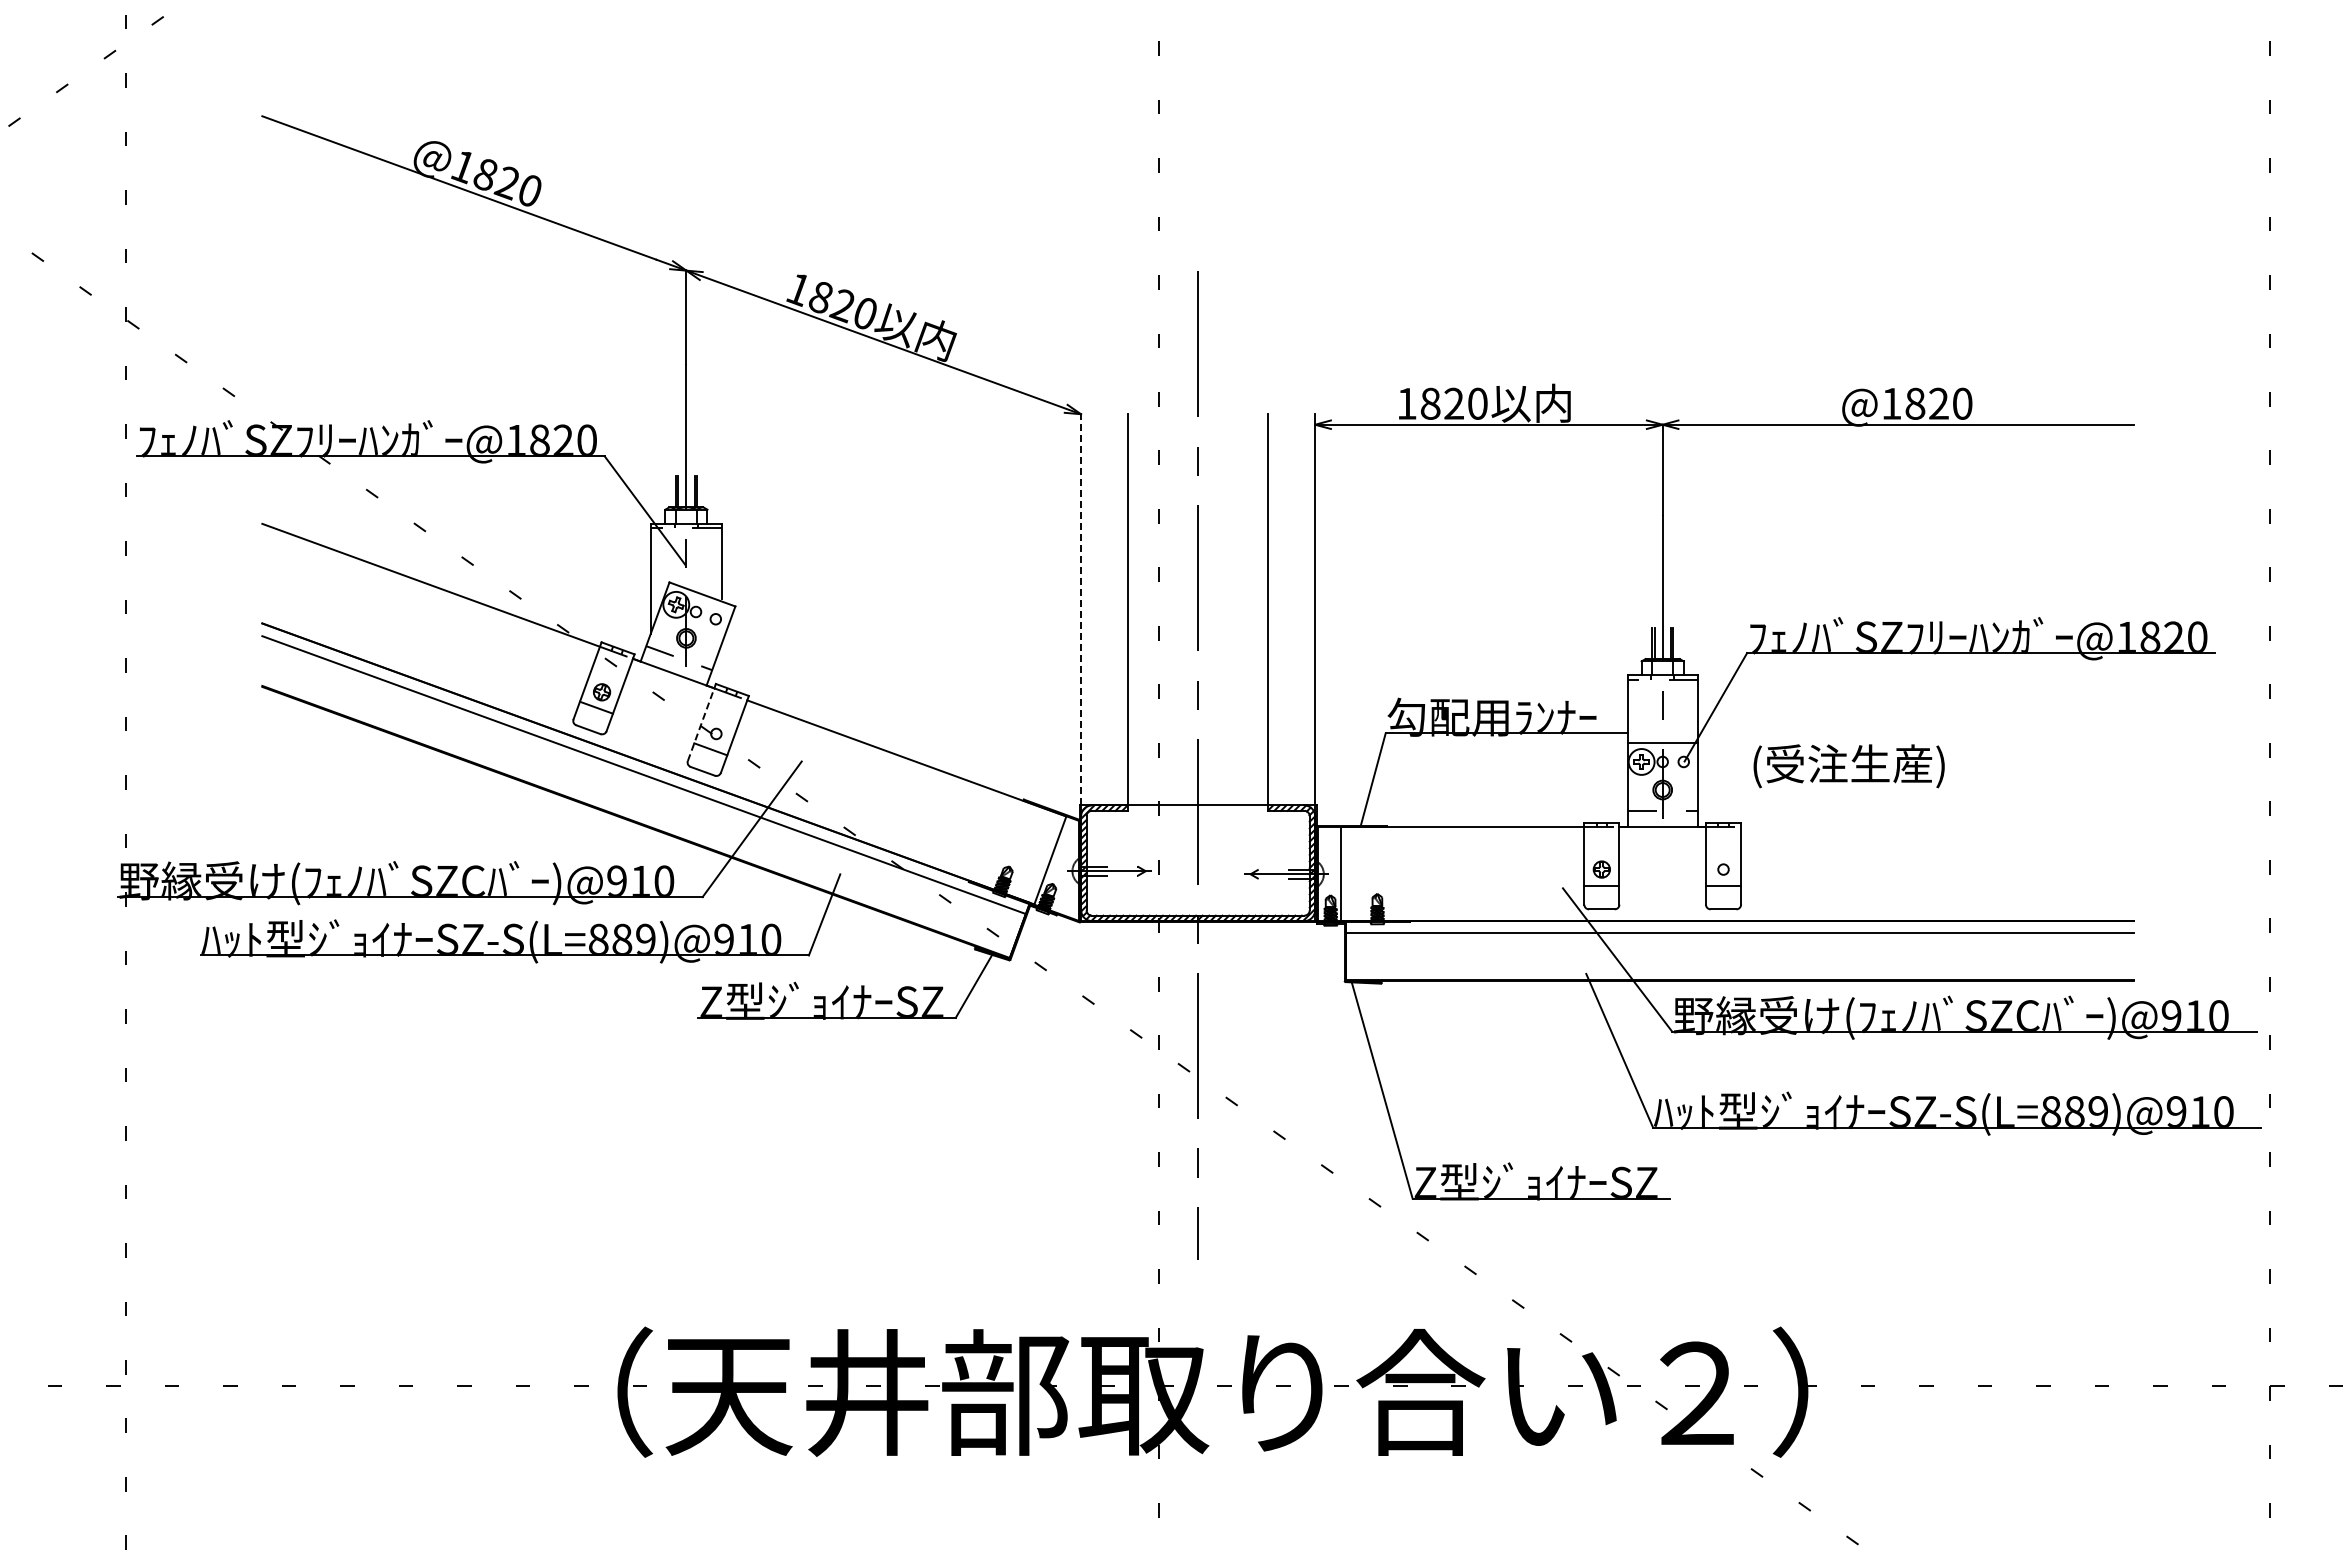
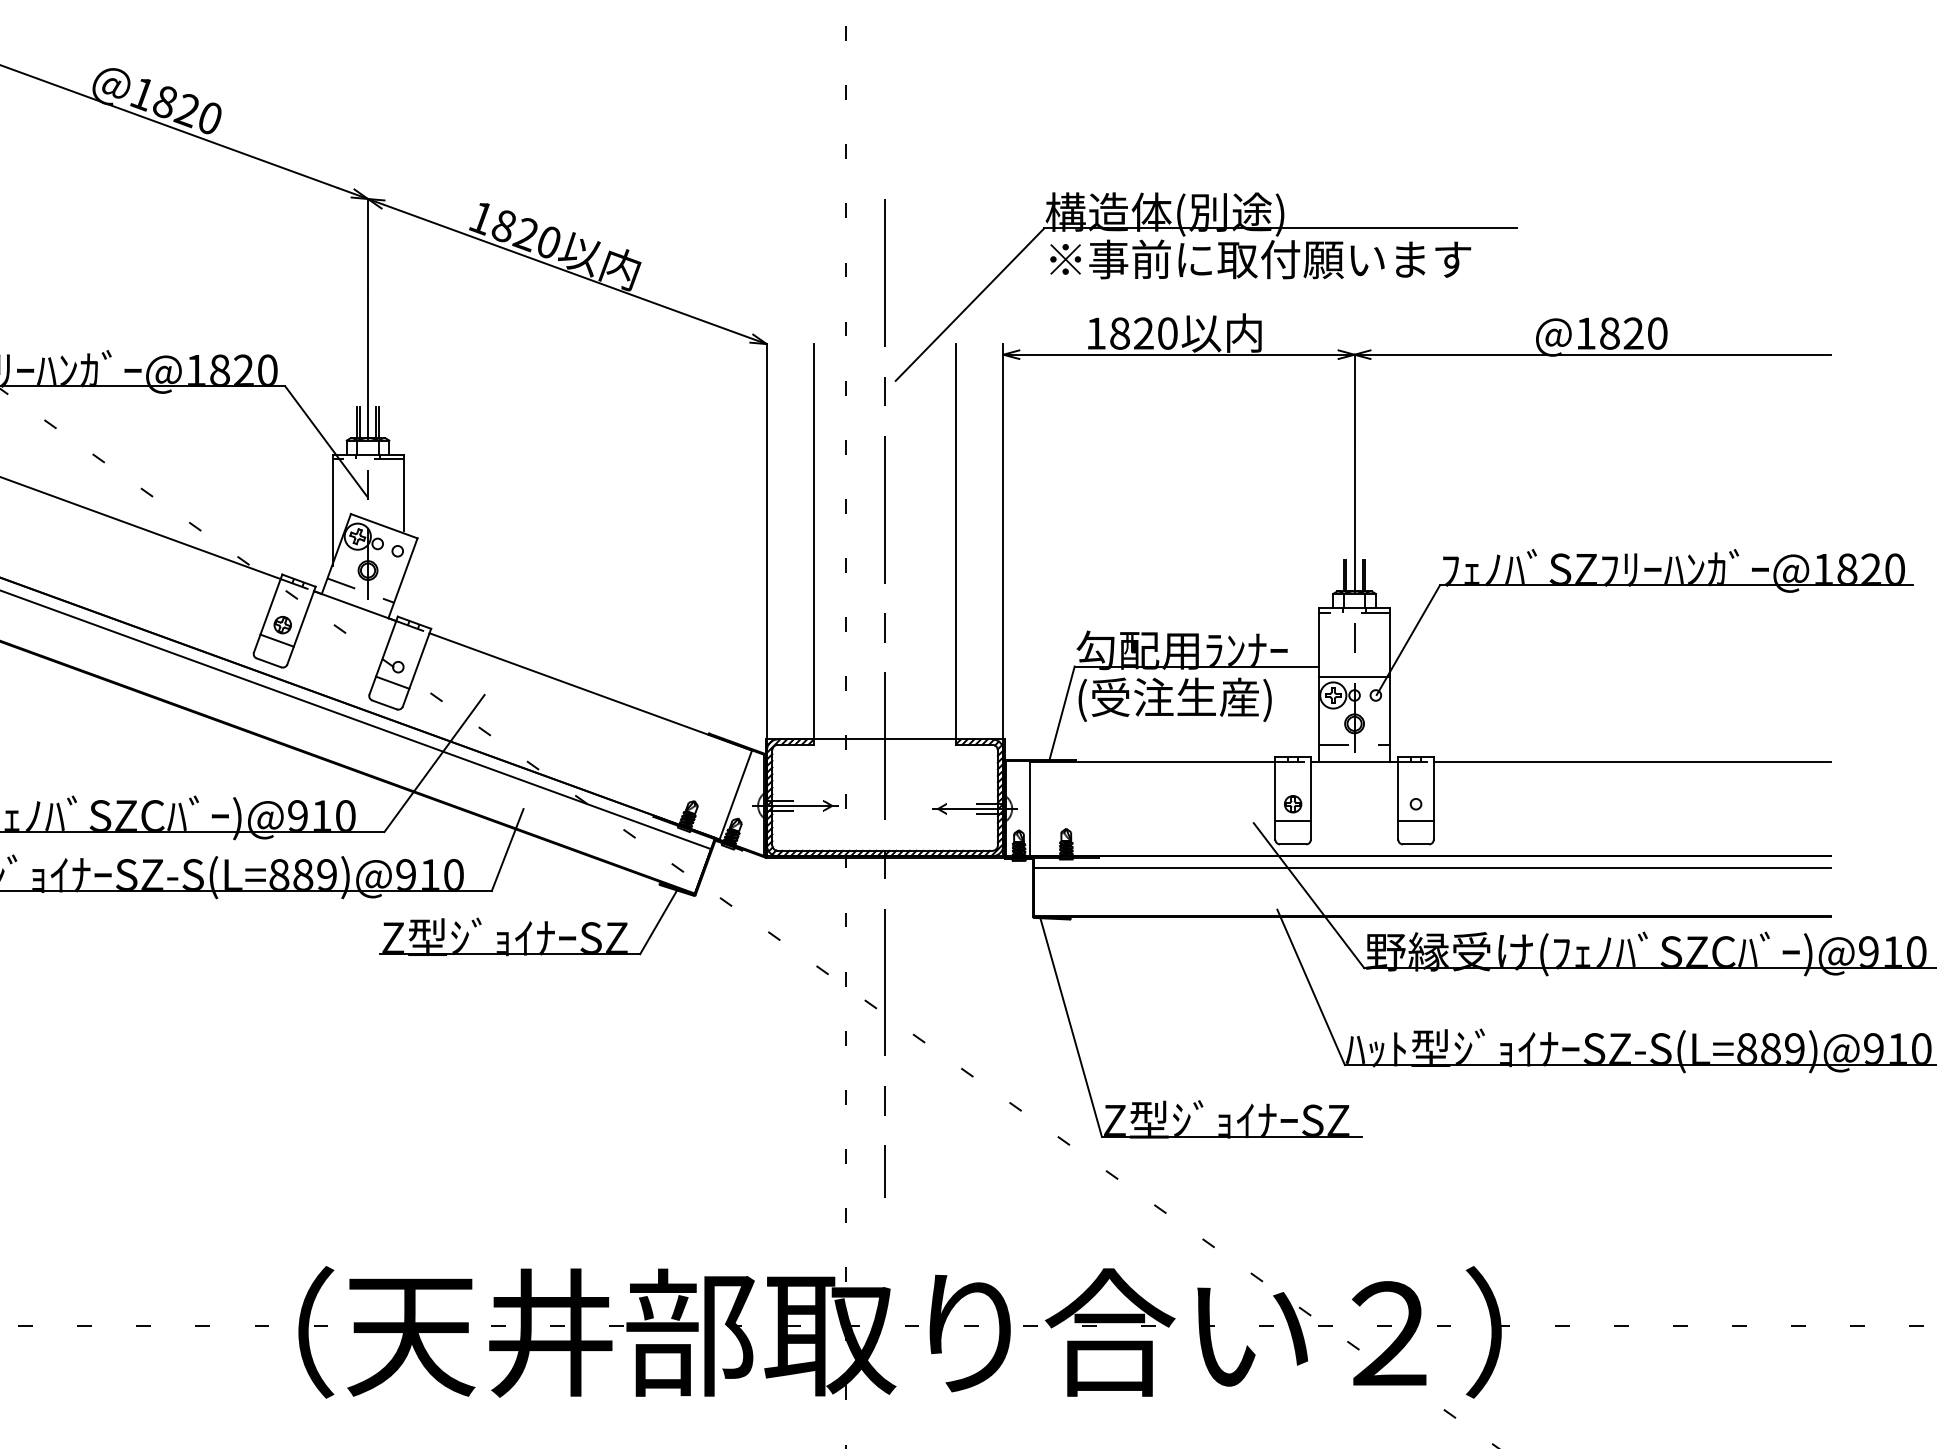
part: (1515, 346) -> (1205, 275), added
line: (1081, 609) -> (767, 541), dashed -> solid
line: (701, 724) -> (383, 657), dashed -> solid
text: (1848, 766) -> (1174, 700), moved
line: (1937, 827) -> (1632, 761), added

